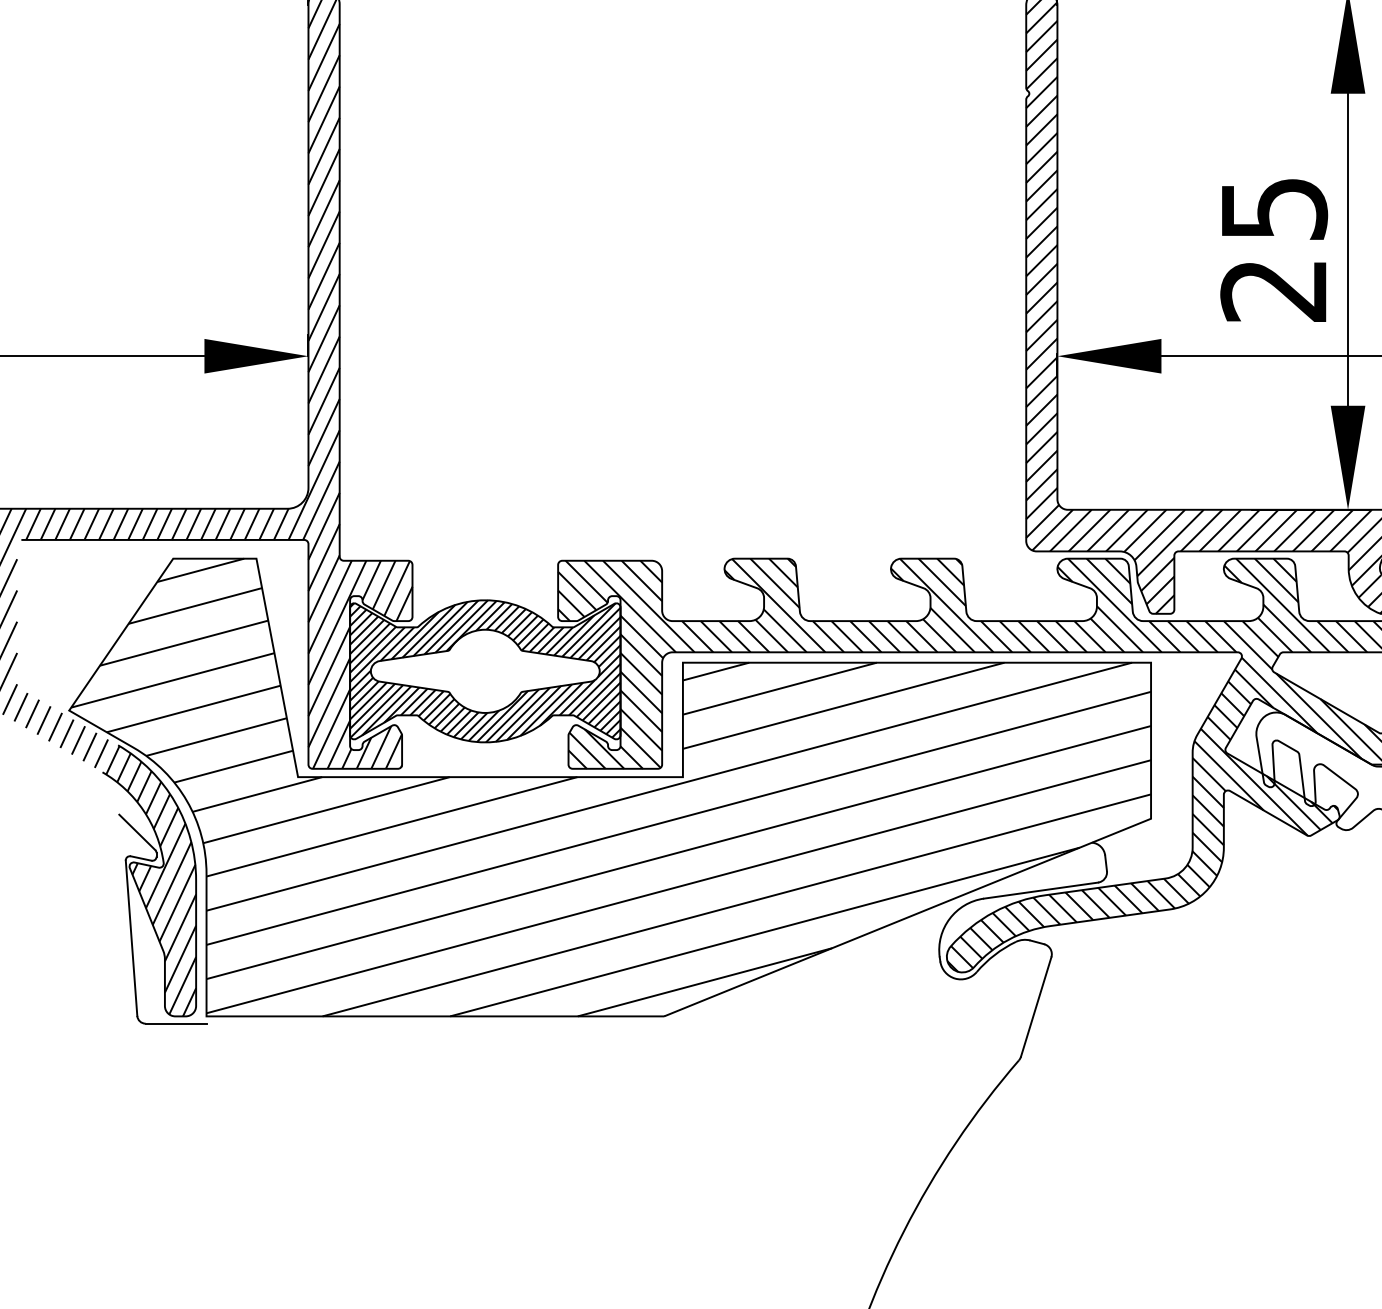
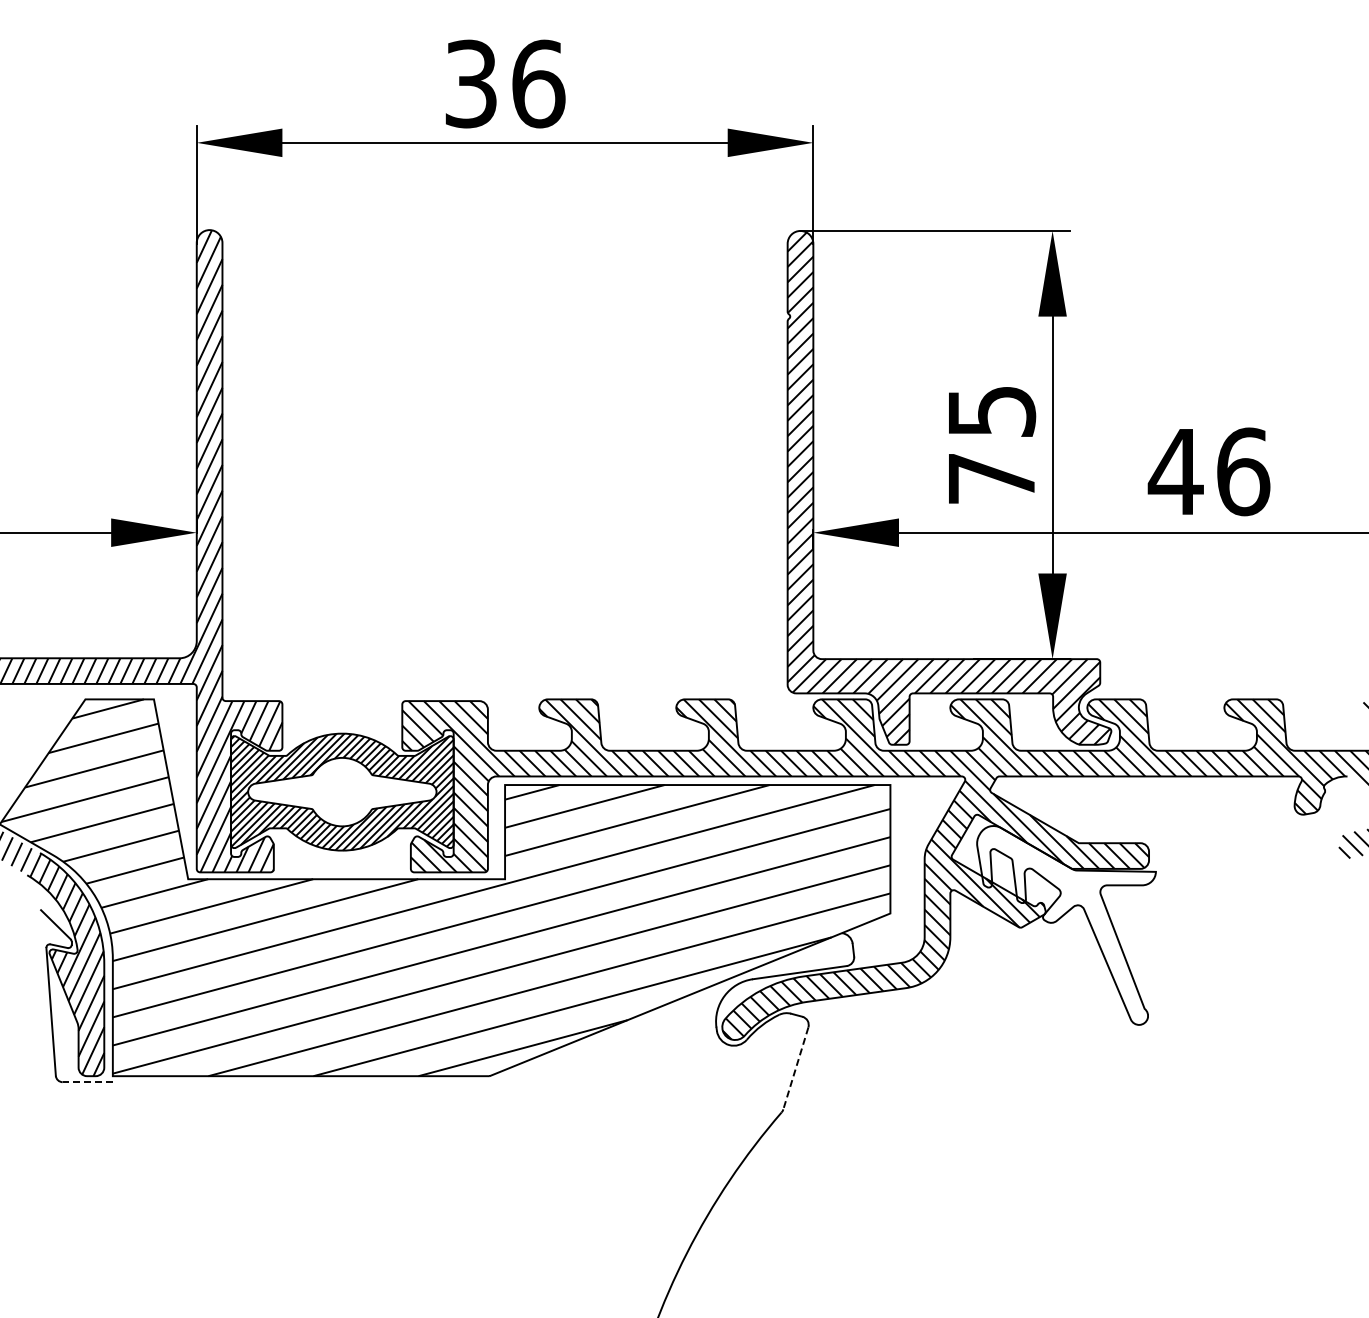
text: (1272, 291) -> (990, 479), 25 -> 75
line: (1035, 1007) -> (795, 1068), solid -> dashed
line: (175, 1024) -> (87, 1082), solid -> dashed

